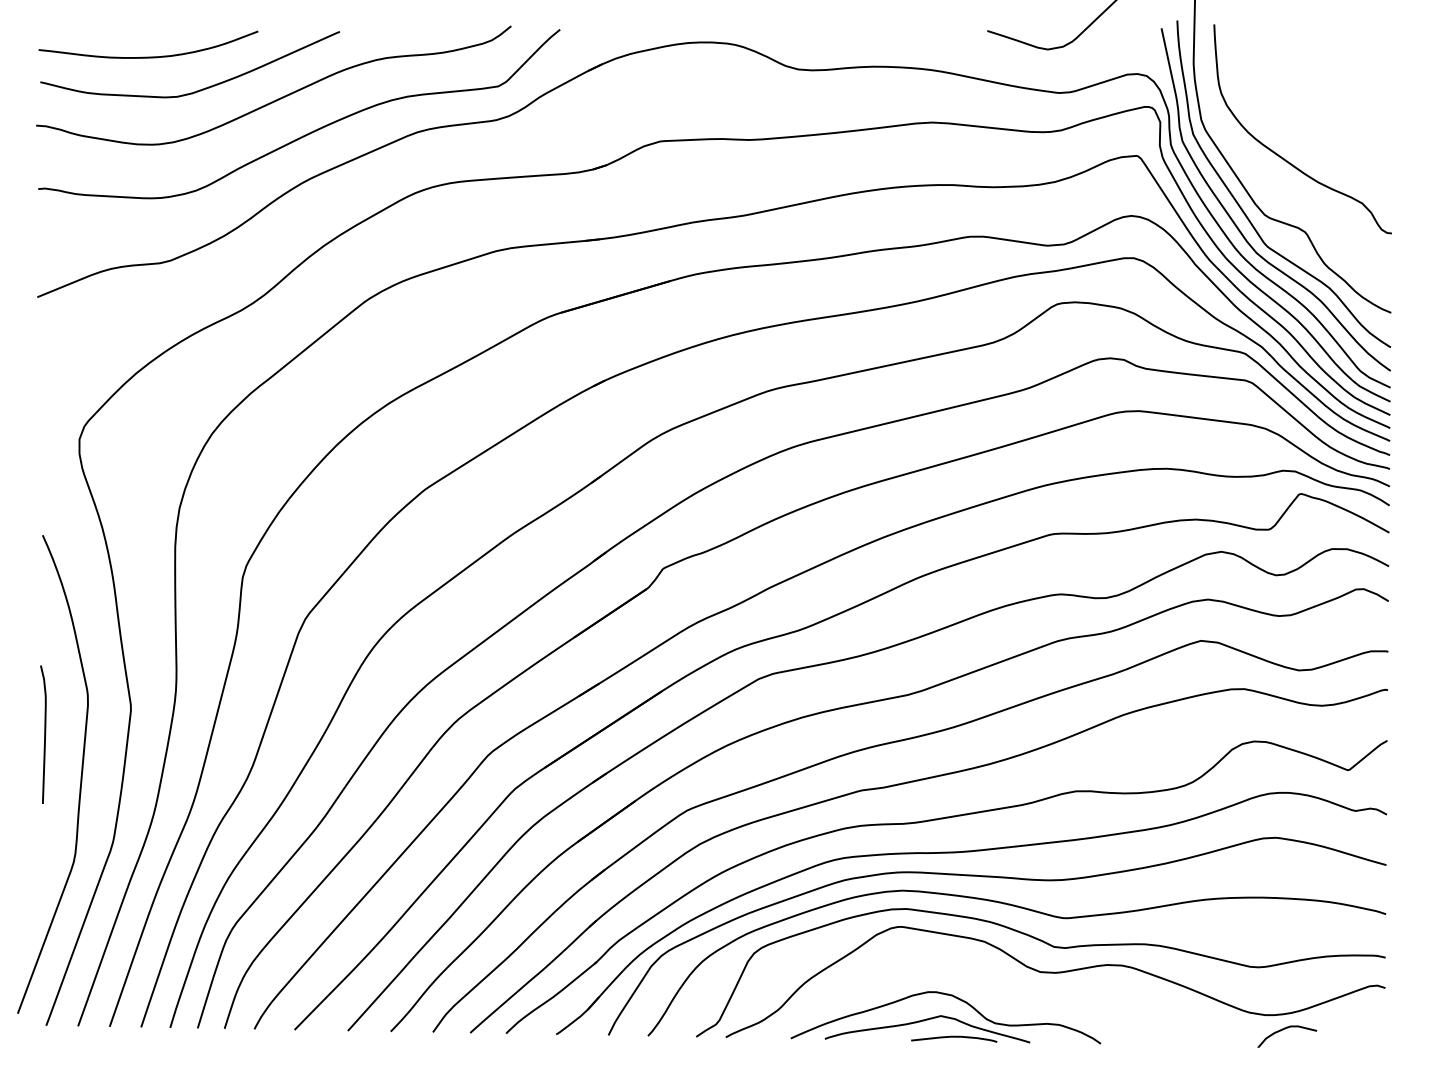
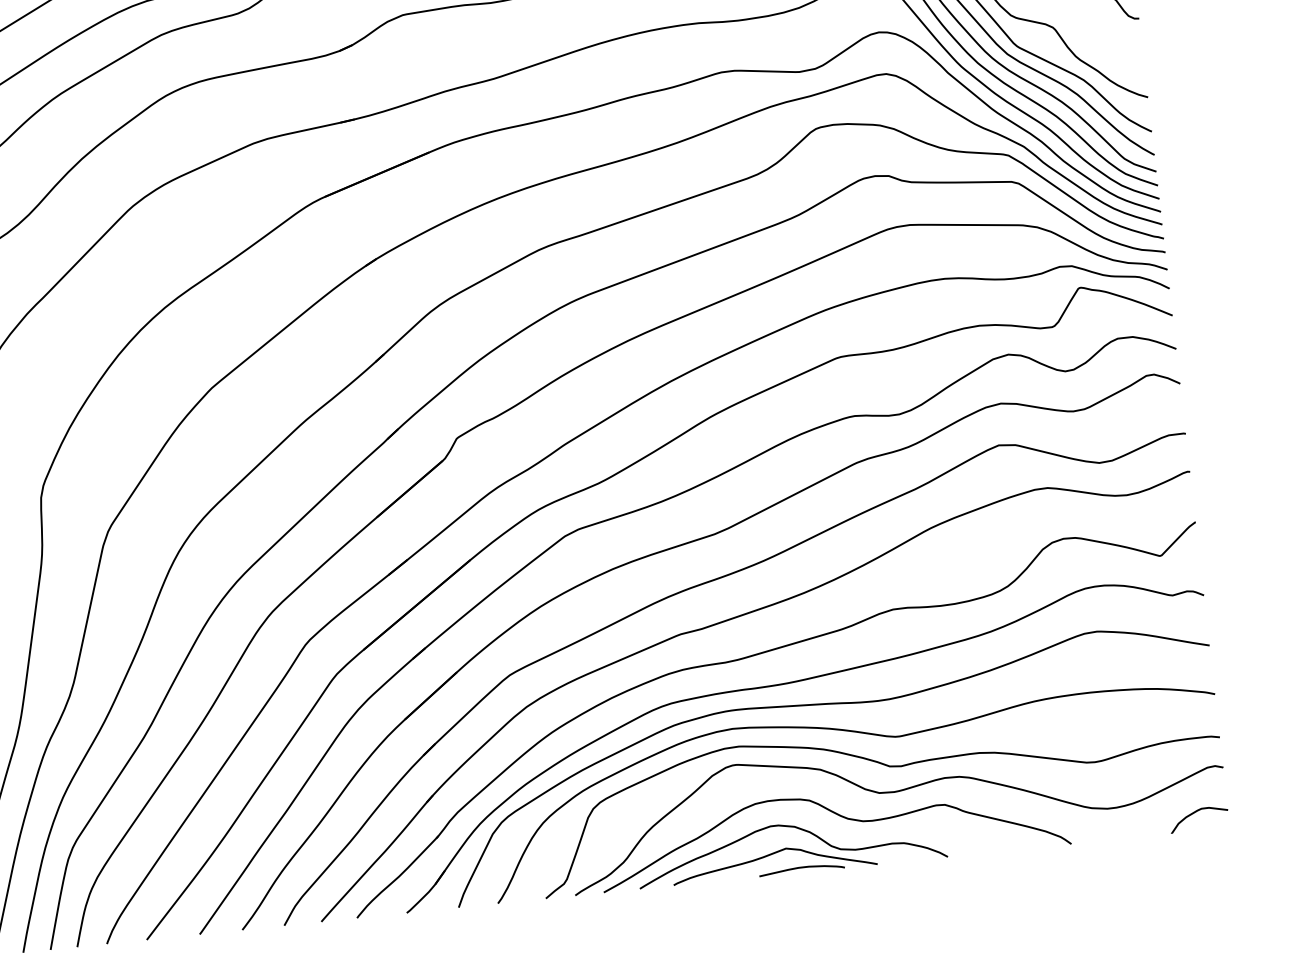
curve: (997, 990) -> (839, 816), added
curve: (1283, 1030) -> (1194, 813), moved

